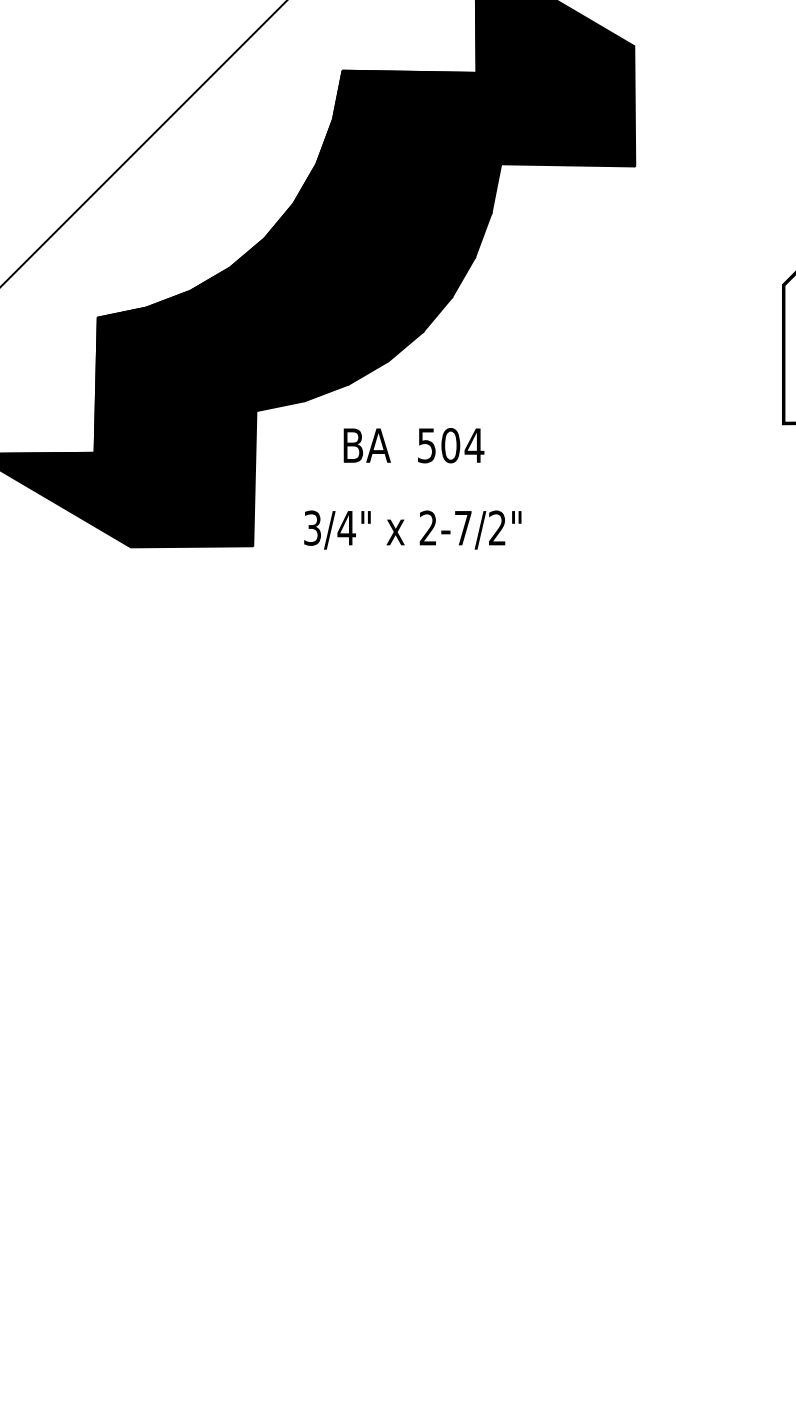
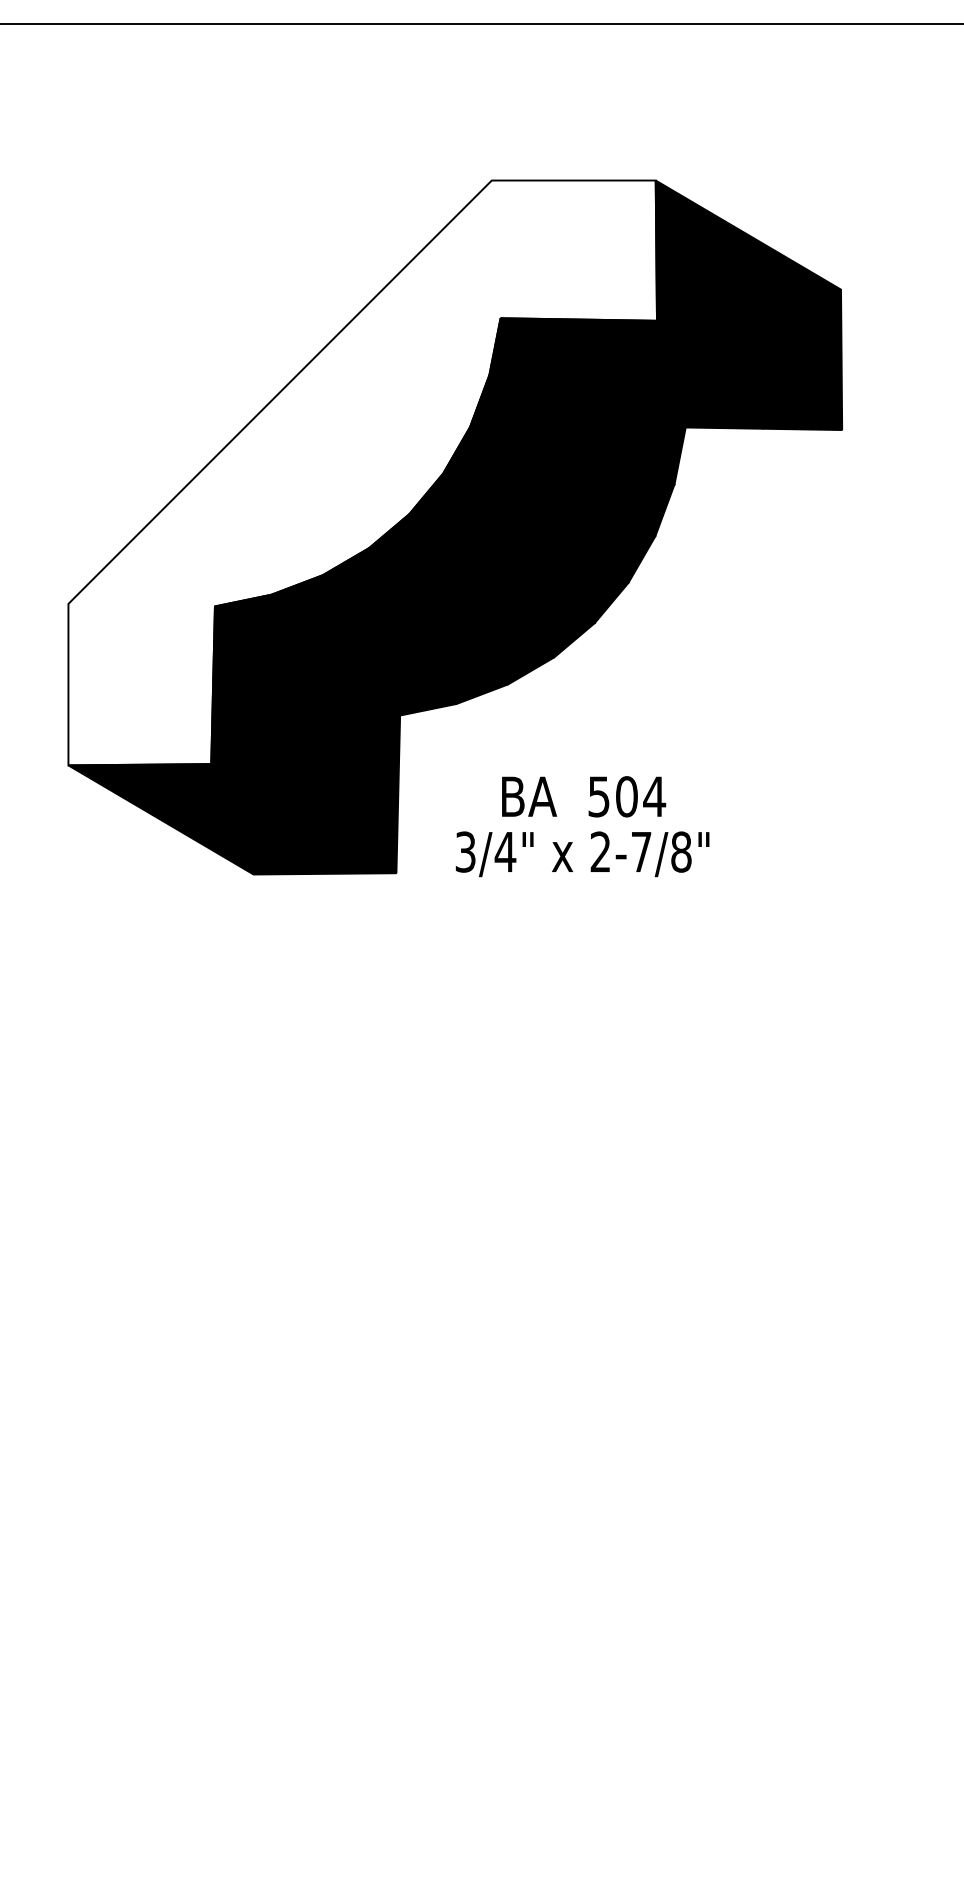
text: (414, 445) -> (584, 796), moved
text: (497, 527) -> (681, 851), 2-7/2" -> 2-7/8"

